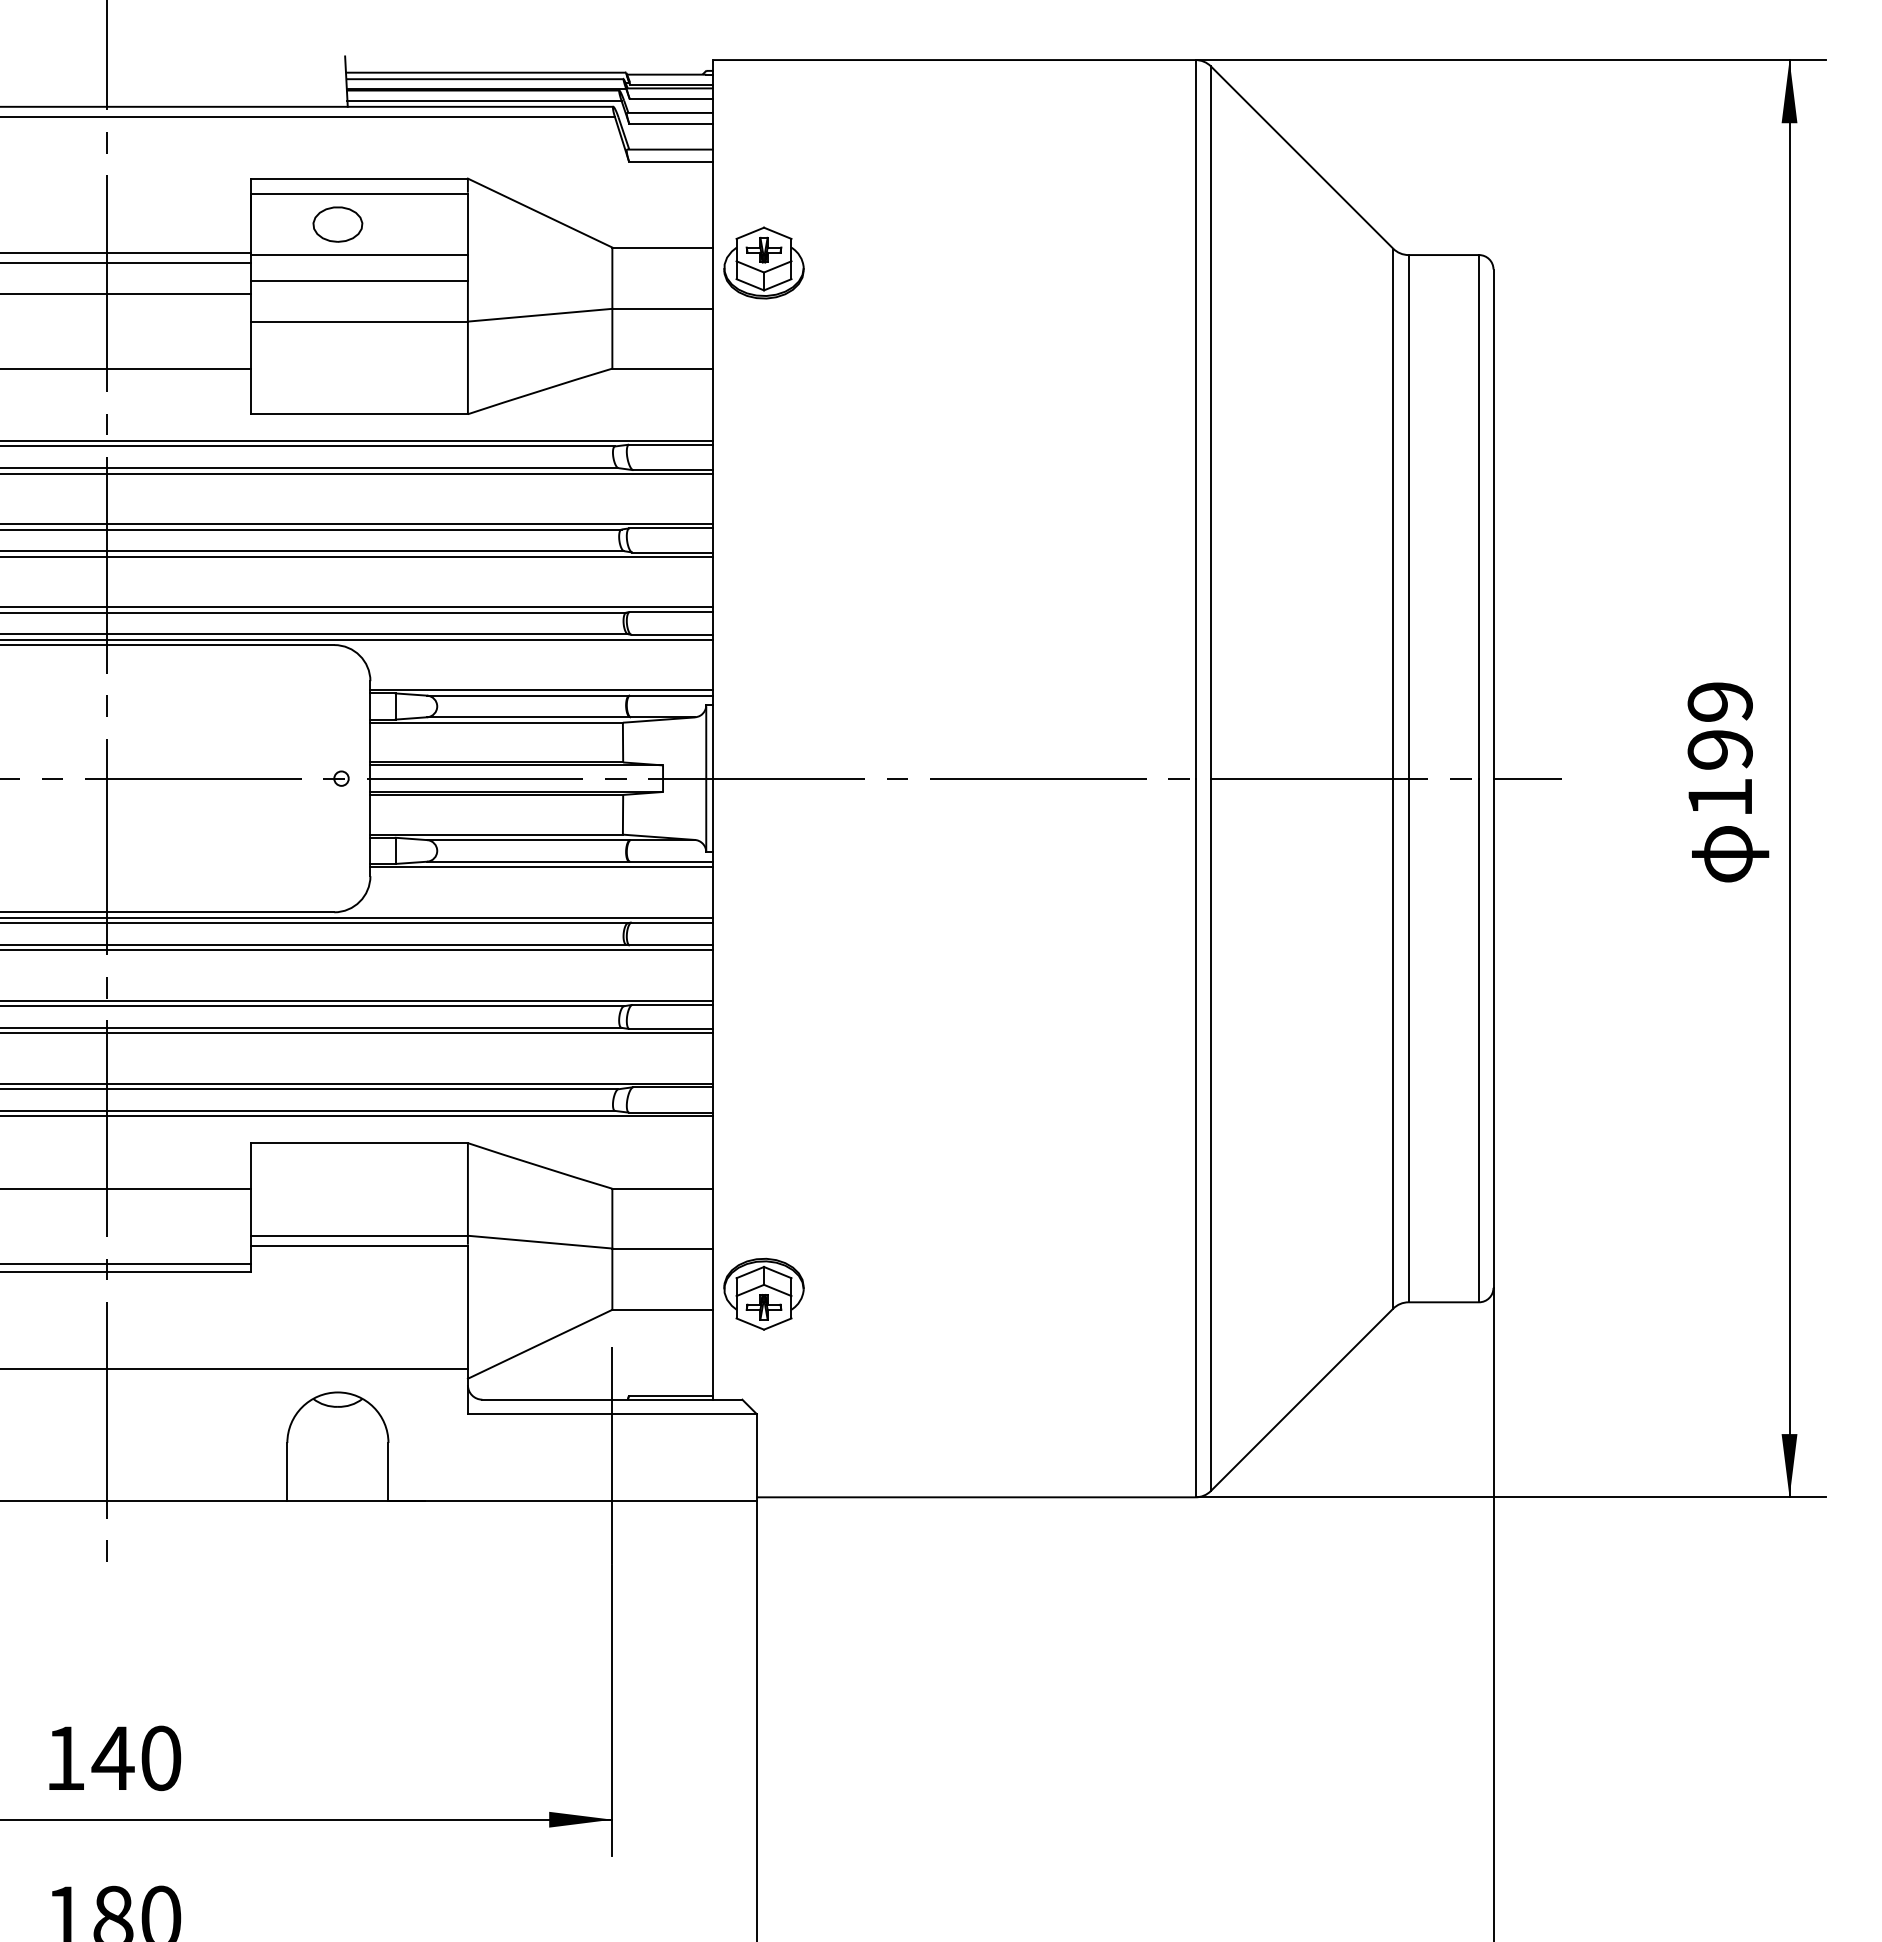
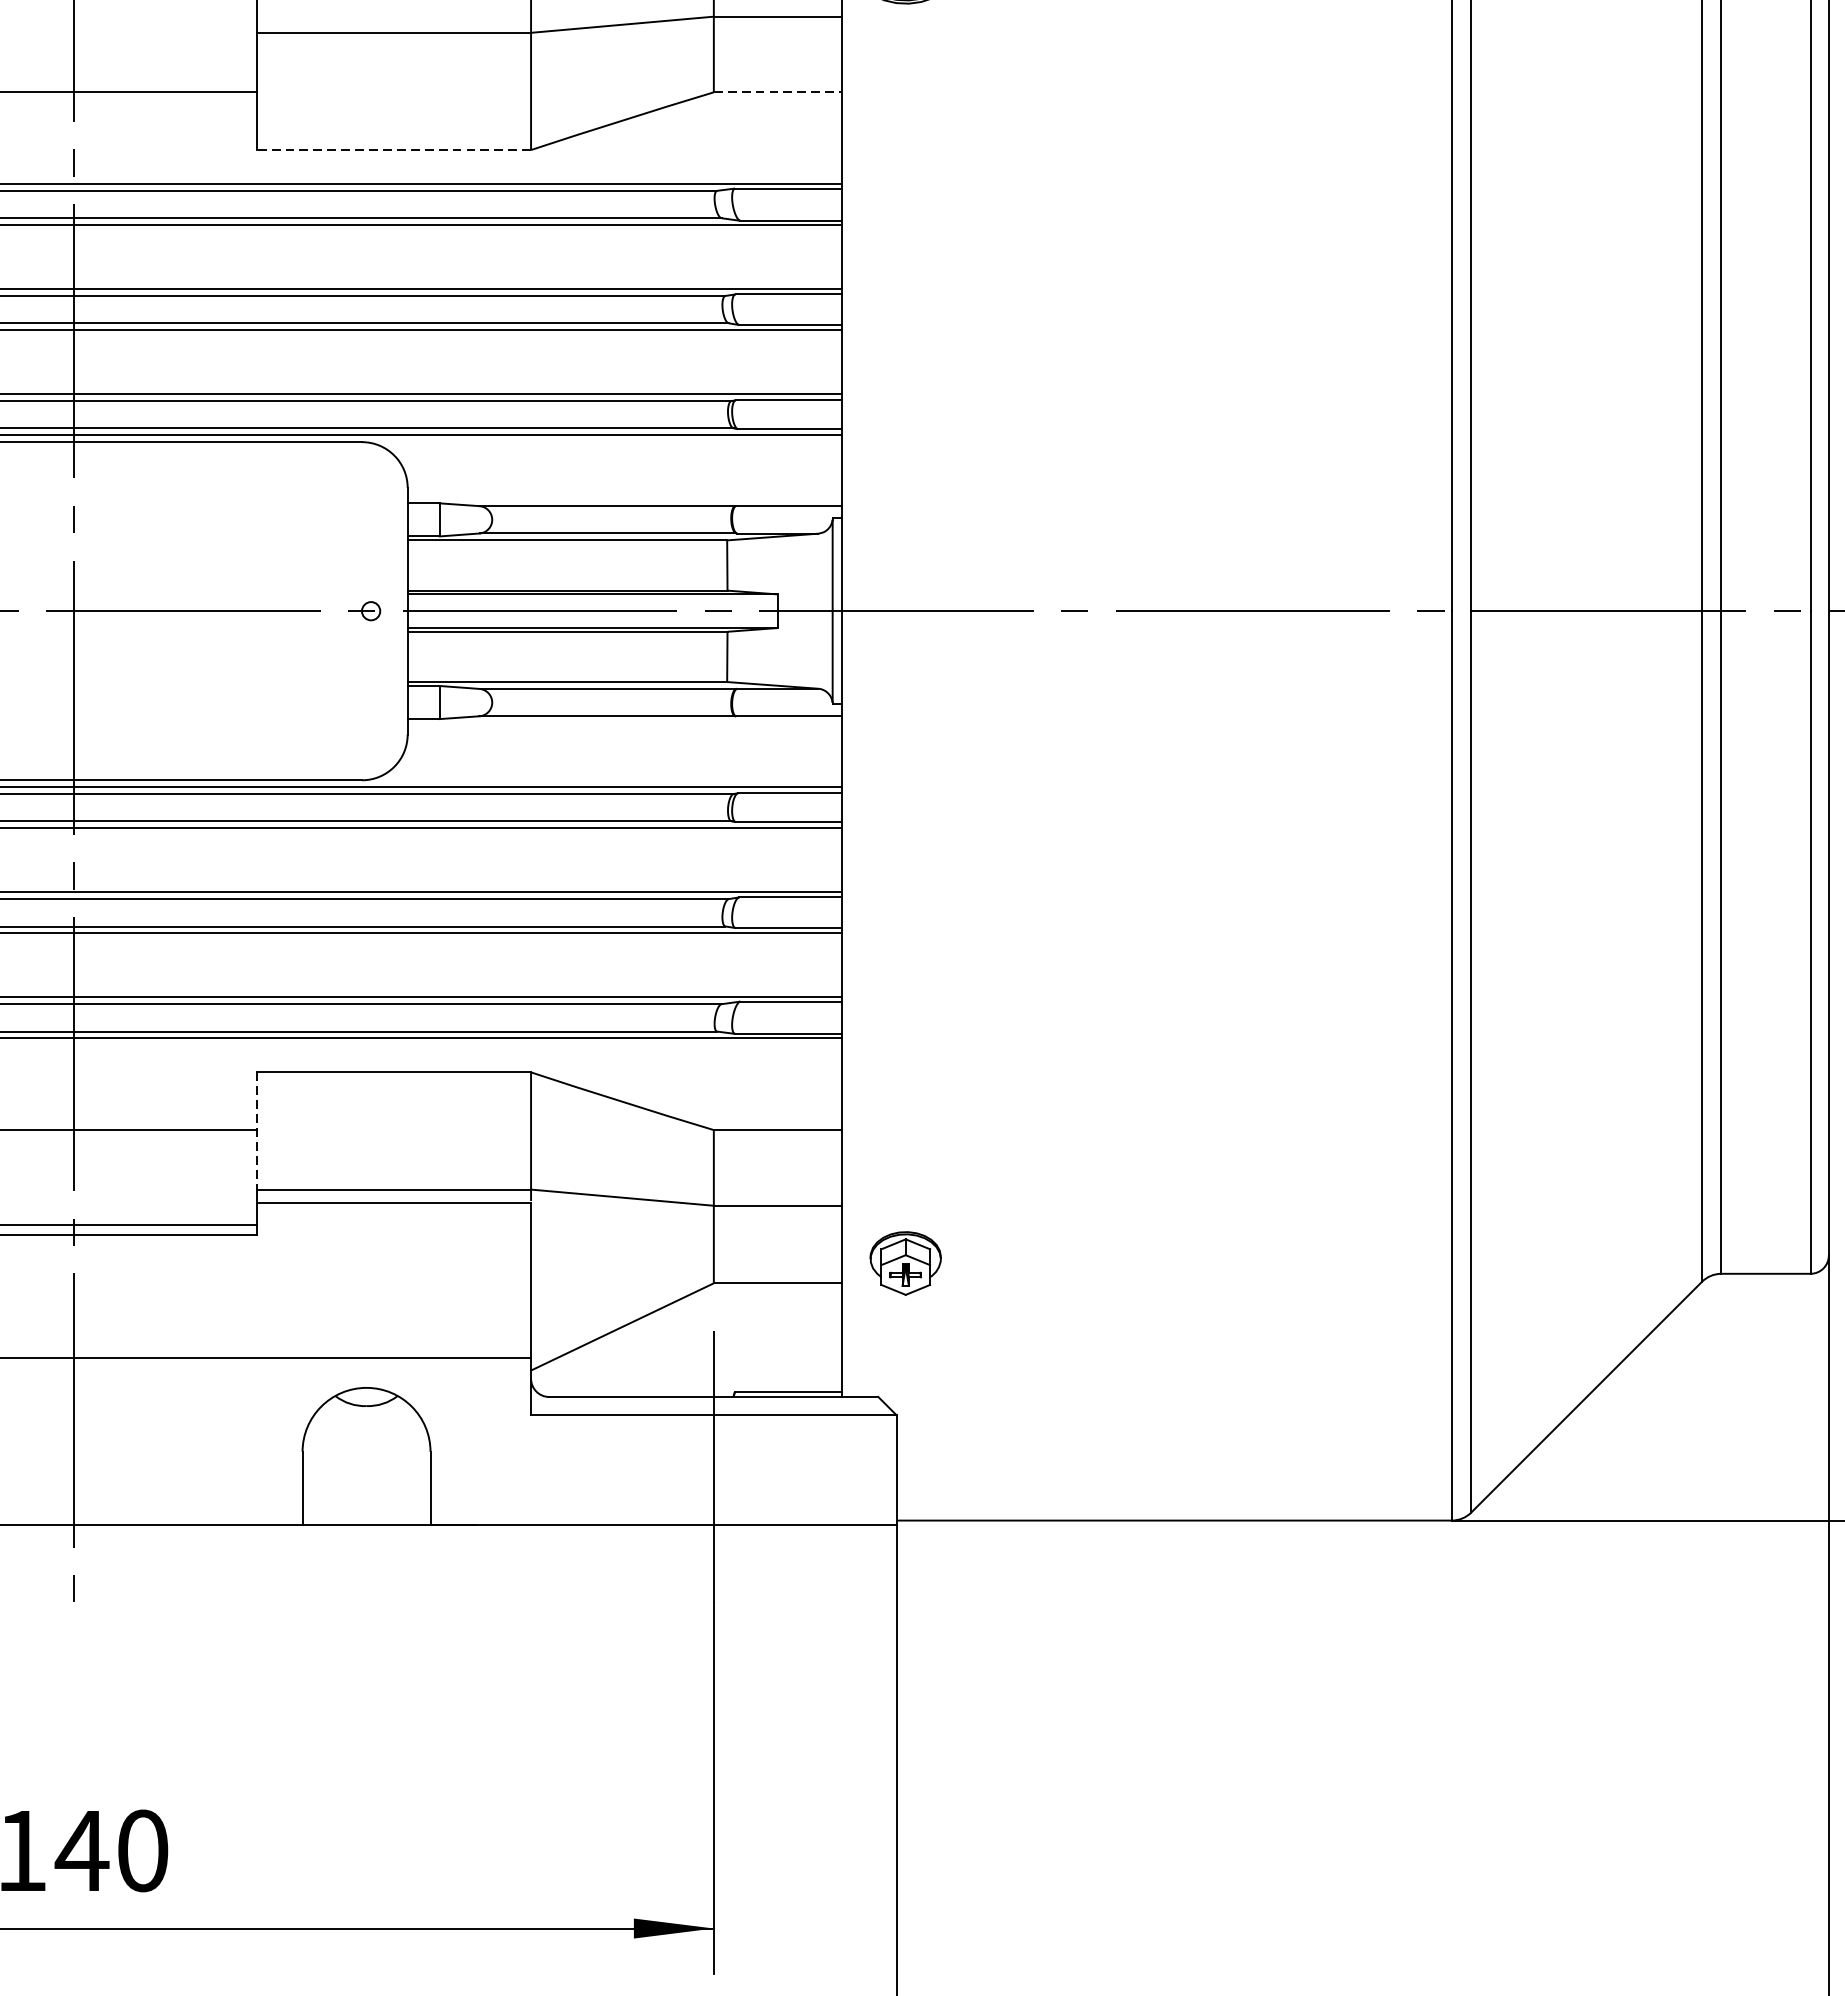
line: (662, 368) -> (777, 92), solid -> dashed
line: (359, 414) -> (393, 150), solid -> dashed
line: (541, 690) -> (624, 499), removed
line: (541, 867) -> (624, 723), removed
line: (251, 1189) -> (257, 1131), solid -> dashed
part: (763, 1293) -> (905, 1262), size x0.7

